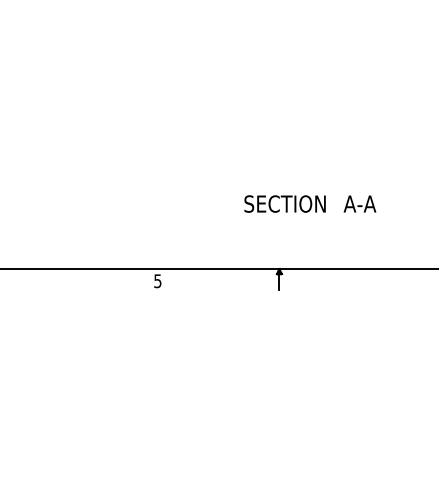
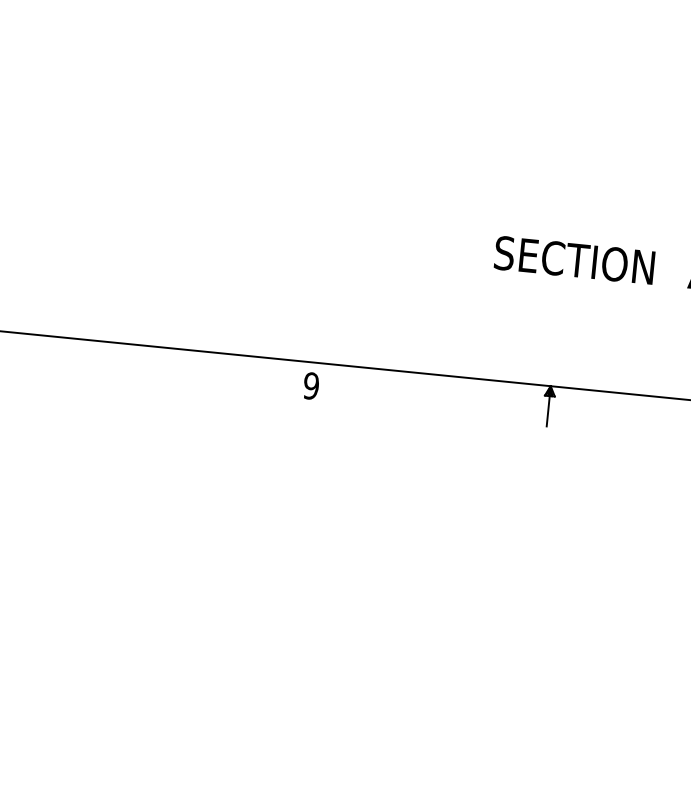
text: (157, 280) -> (310, 384), 5 -> 9

